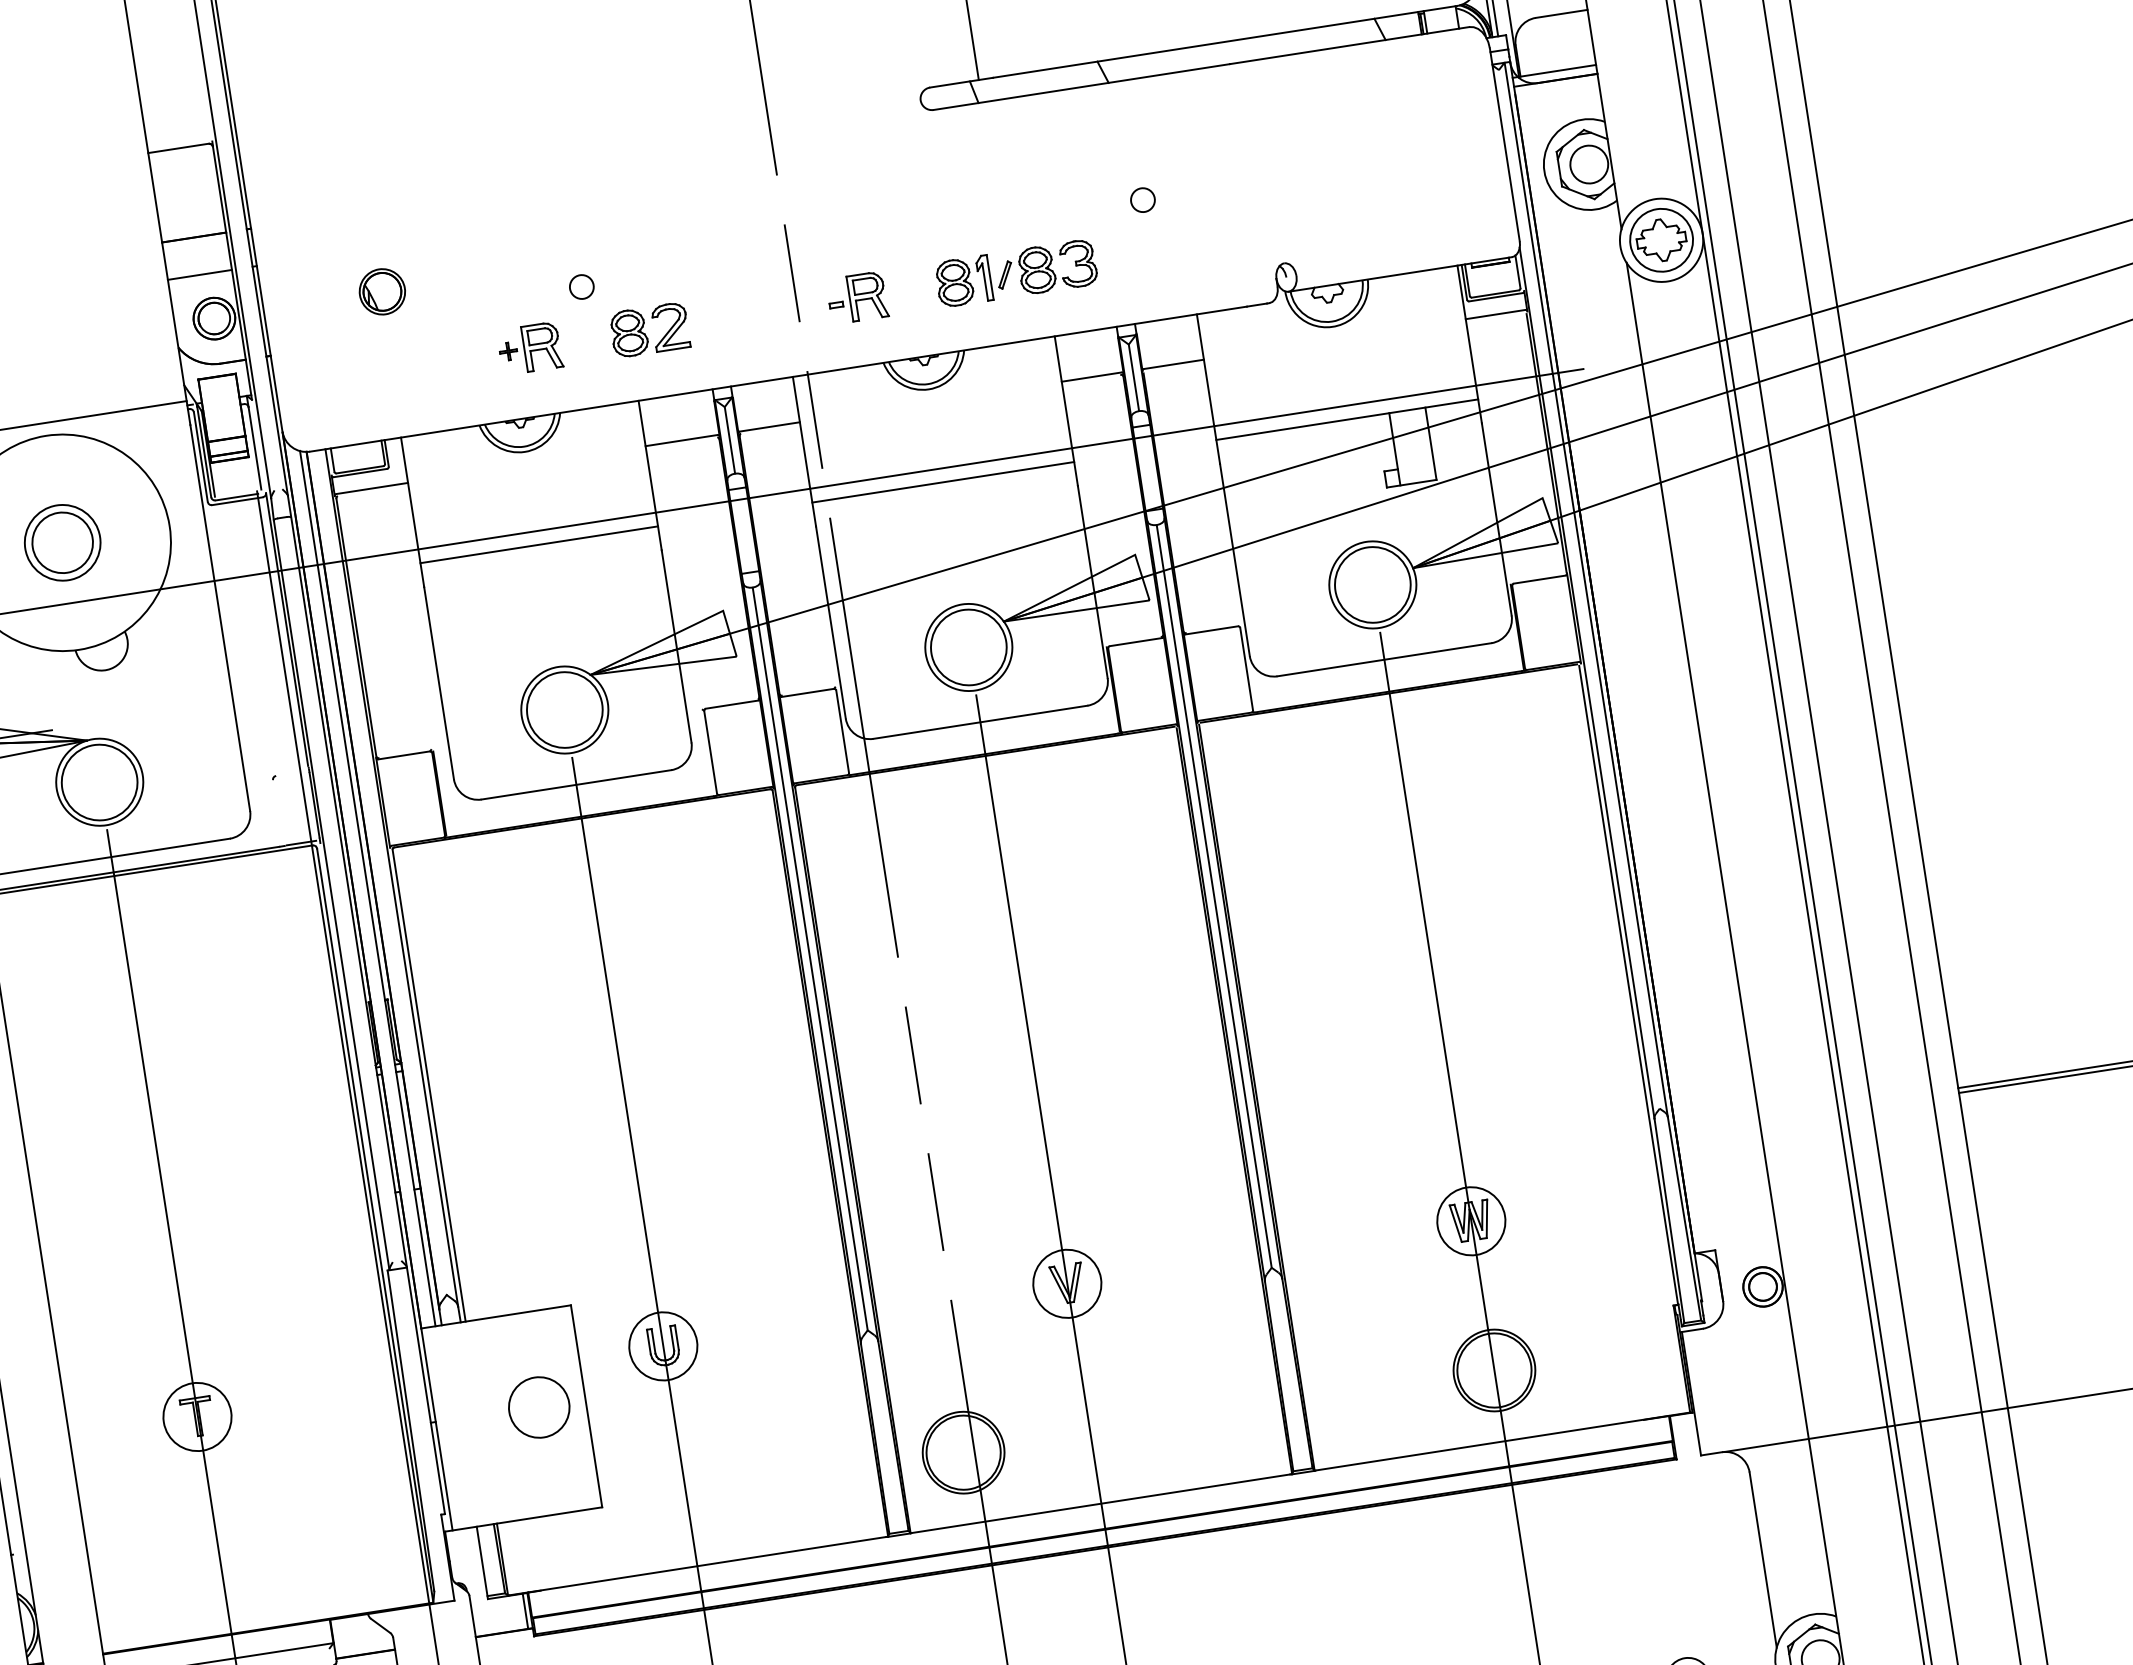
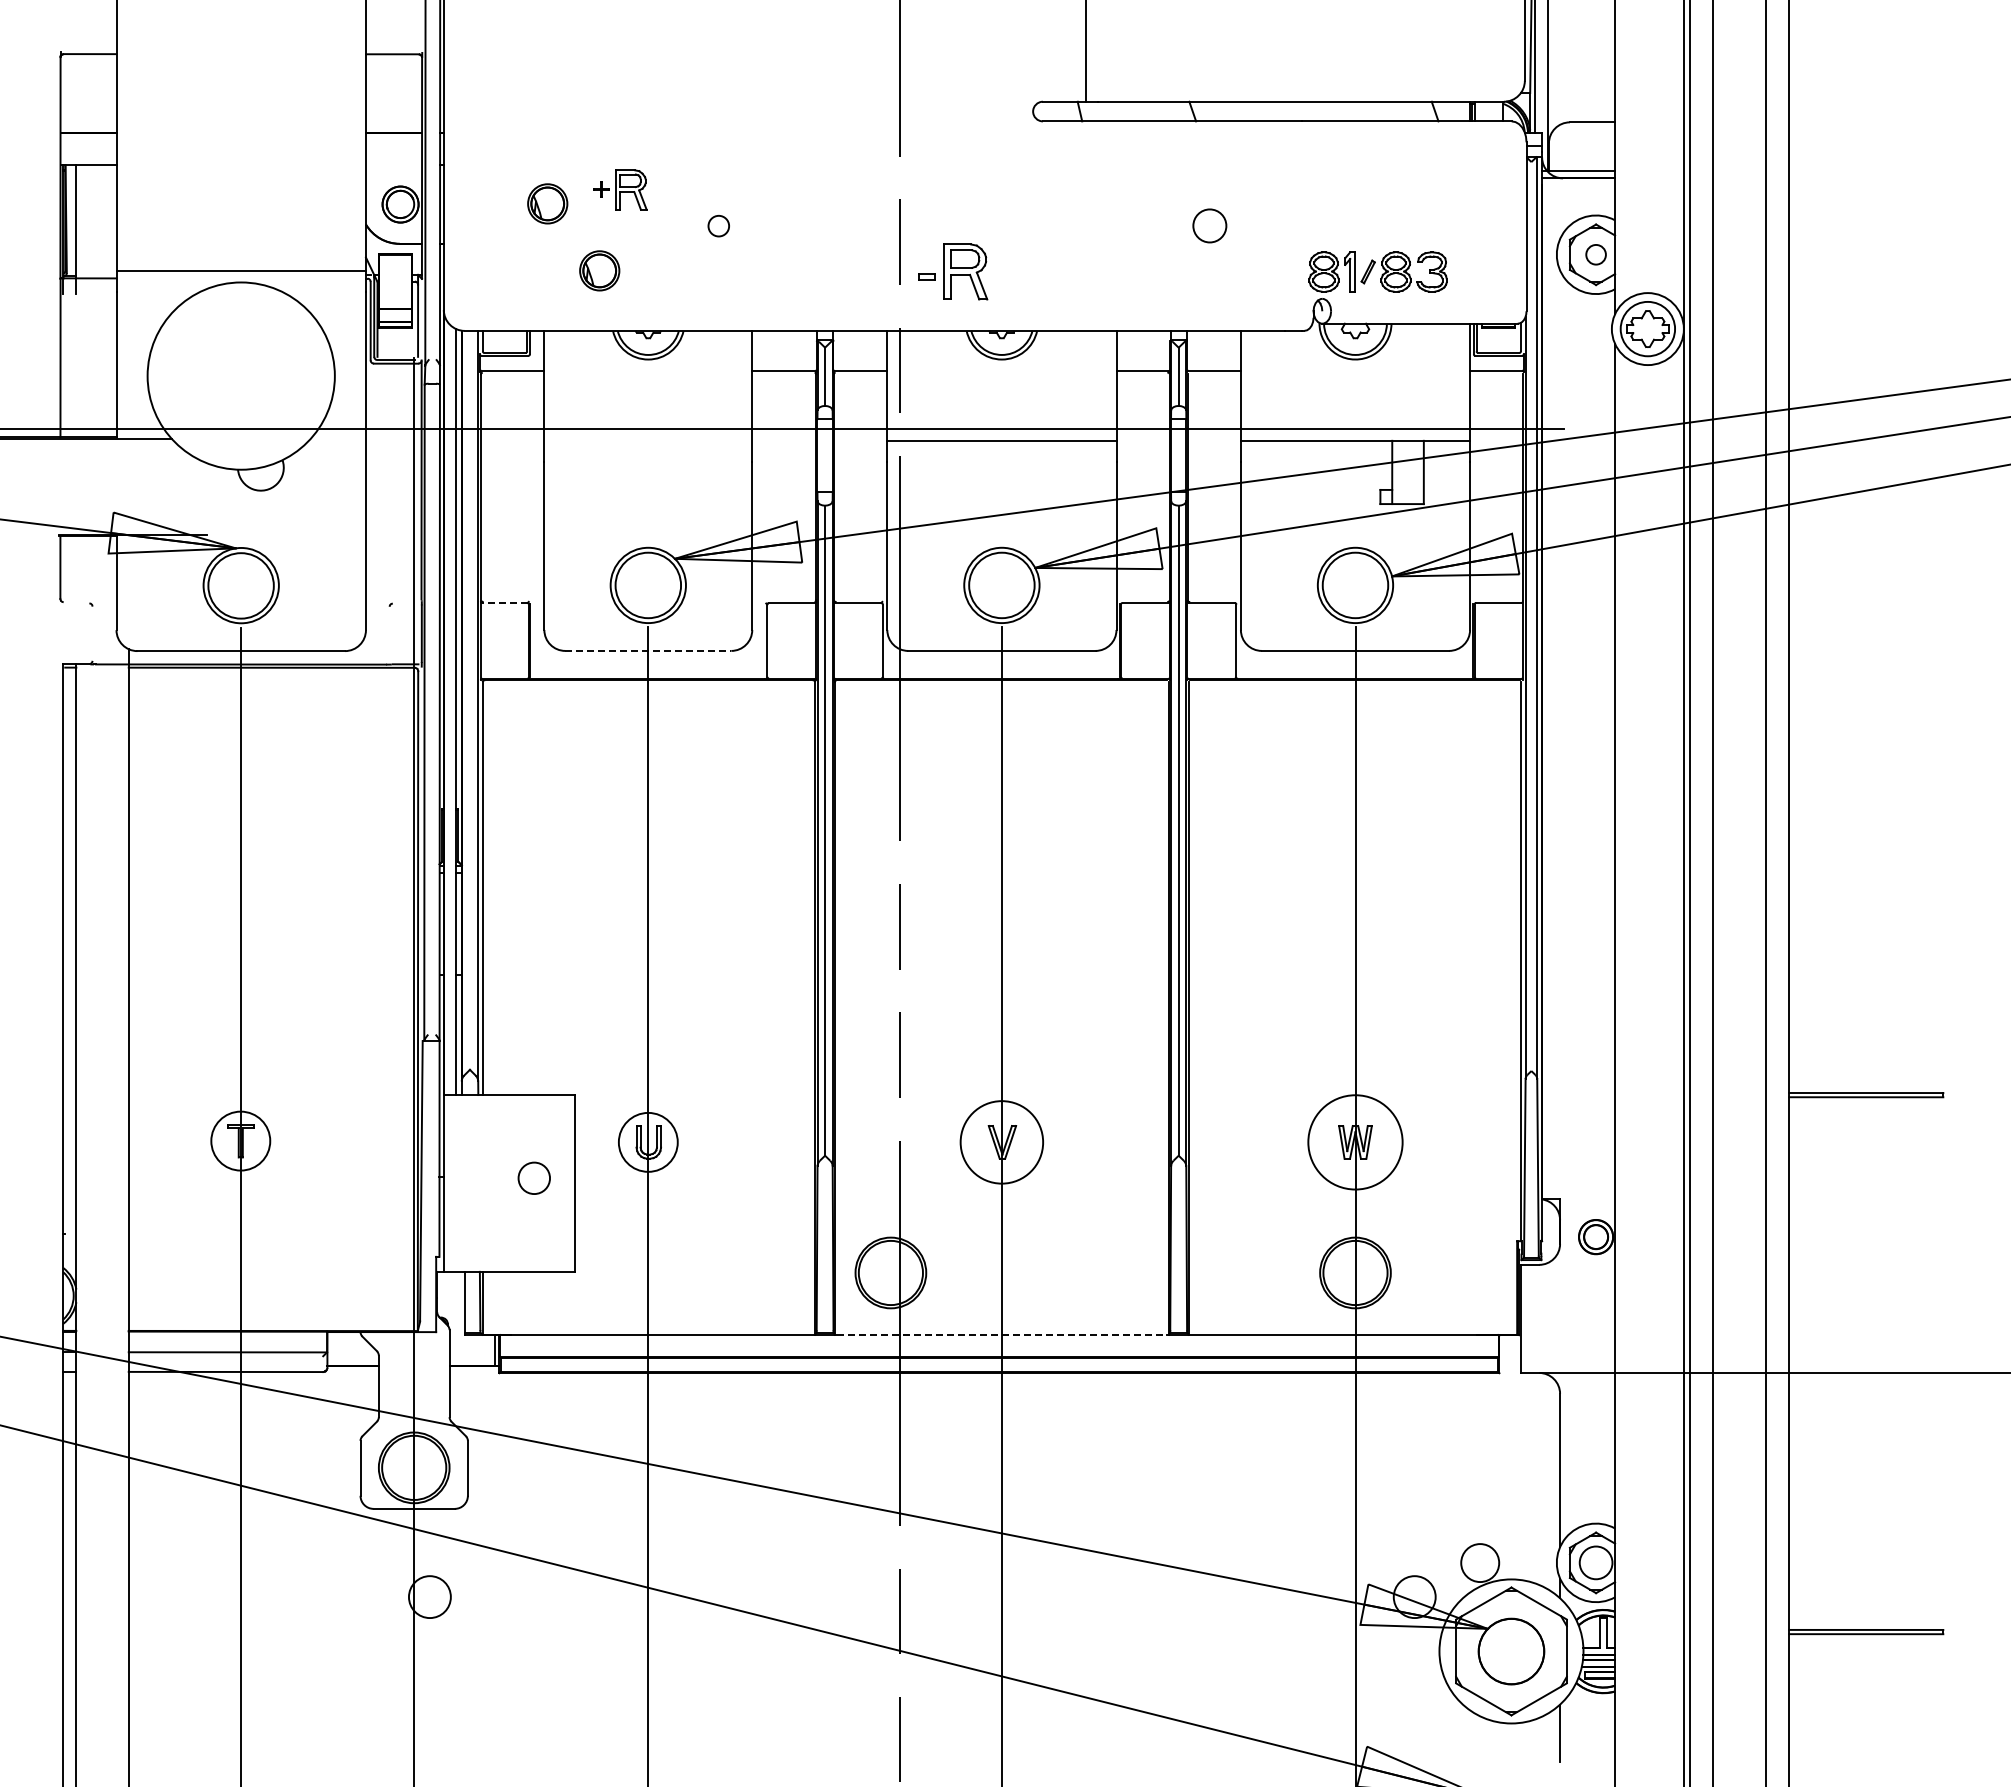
circle: (1588, 164) -> (1595, 254), size x0.6
circle: (1142, 200) -> (1209, 226), size x1.6
part: (1015, 272) -> (1377, 271), moved
line: (199, 275) -> (393, 165), removed
part: (856, 297) -> (952, 271), size x1.4
part: (648, 329) -> (770, 271), removed
part: (530, 348) -> (620, 189), moved
part: (453, 358) -> (599, 270), added
part: (61, 542) -> (240, 375), removed
line: (539, 544) -> (648, 440), removed
line: (404, 754) -> (505, 602), solid -> dashed
line: (576, 784) -> (648, 650), solid -> dashed
circle: (1471, 1220) -> (1355, 1141), size x1.6
circle: (1066, 1282) -> (1001, 1141), size x1.4
circle: (539, 1407) -> (534, 1178), size x0.6
line: (1102, 1503) -> (1002, 1334), solid -> dashed

